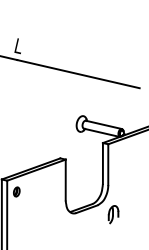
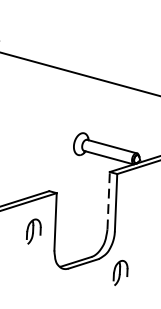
line: (102, 162) -> (108, 199), solid -> dashed
part: (50, 187) -> (33, 231), added

